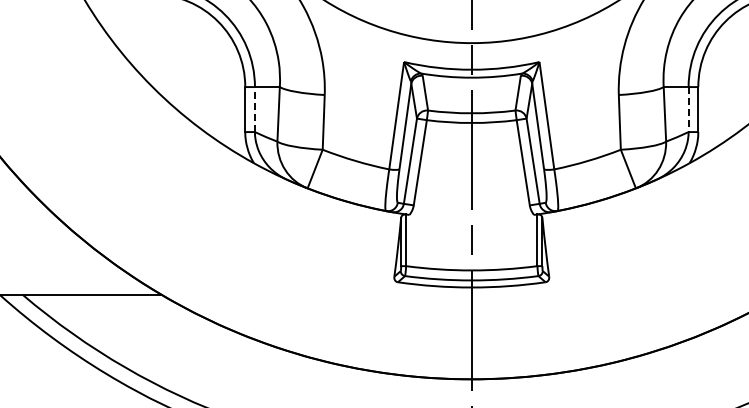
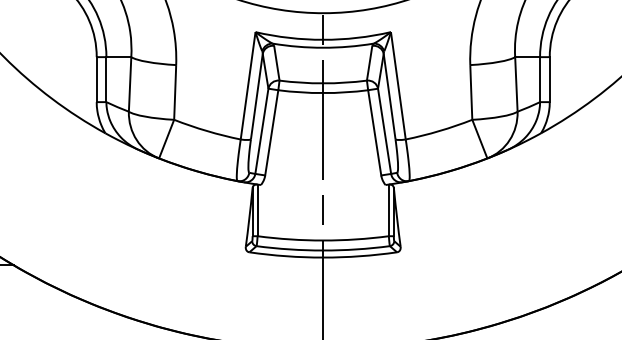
line: (254, 109) -> (105, 79), dashed -> solid
line: (688, 110) -> (539, 80), dashed -> solid

